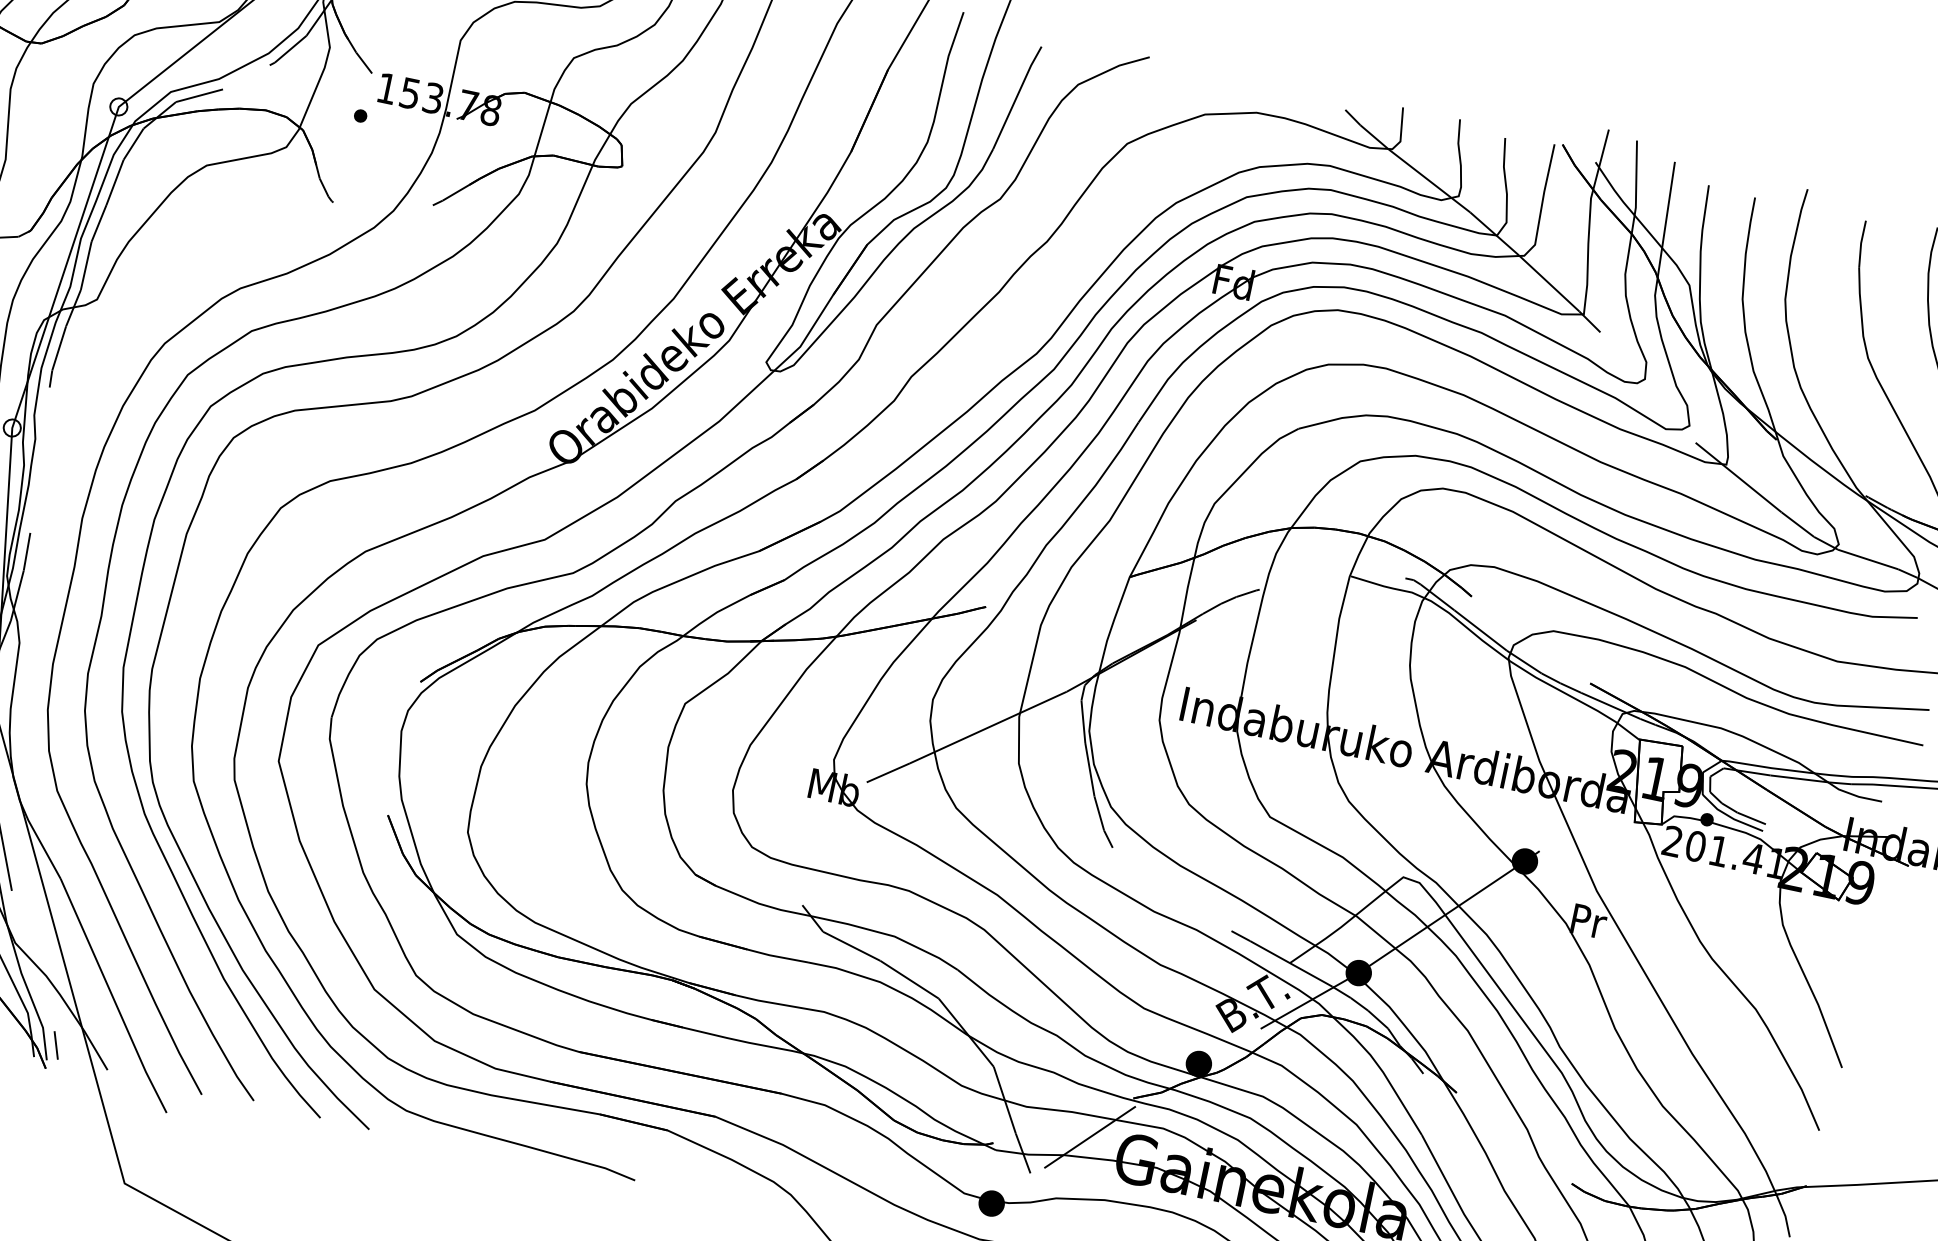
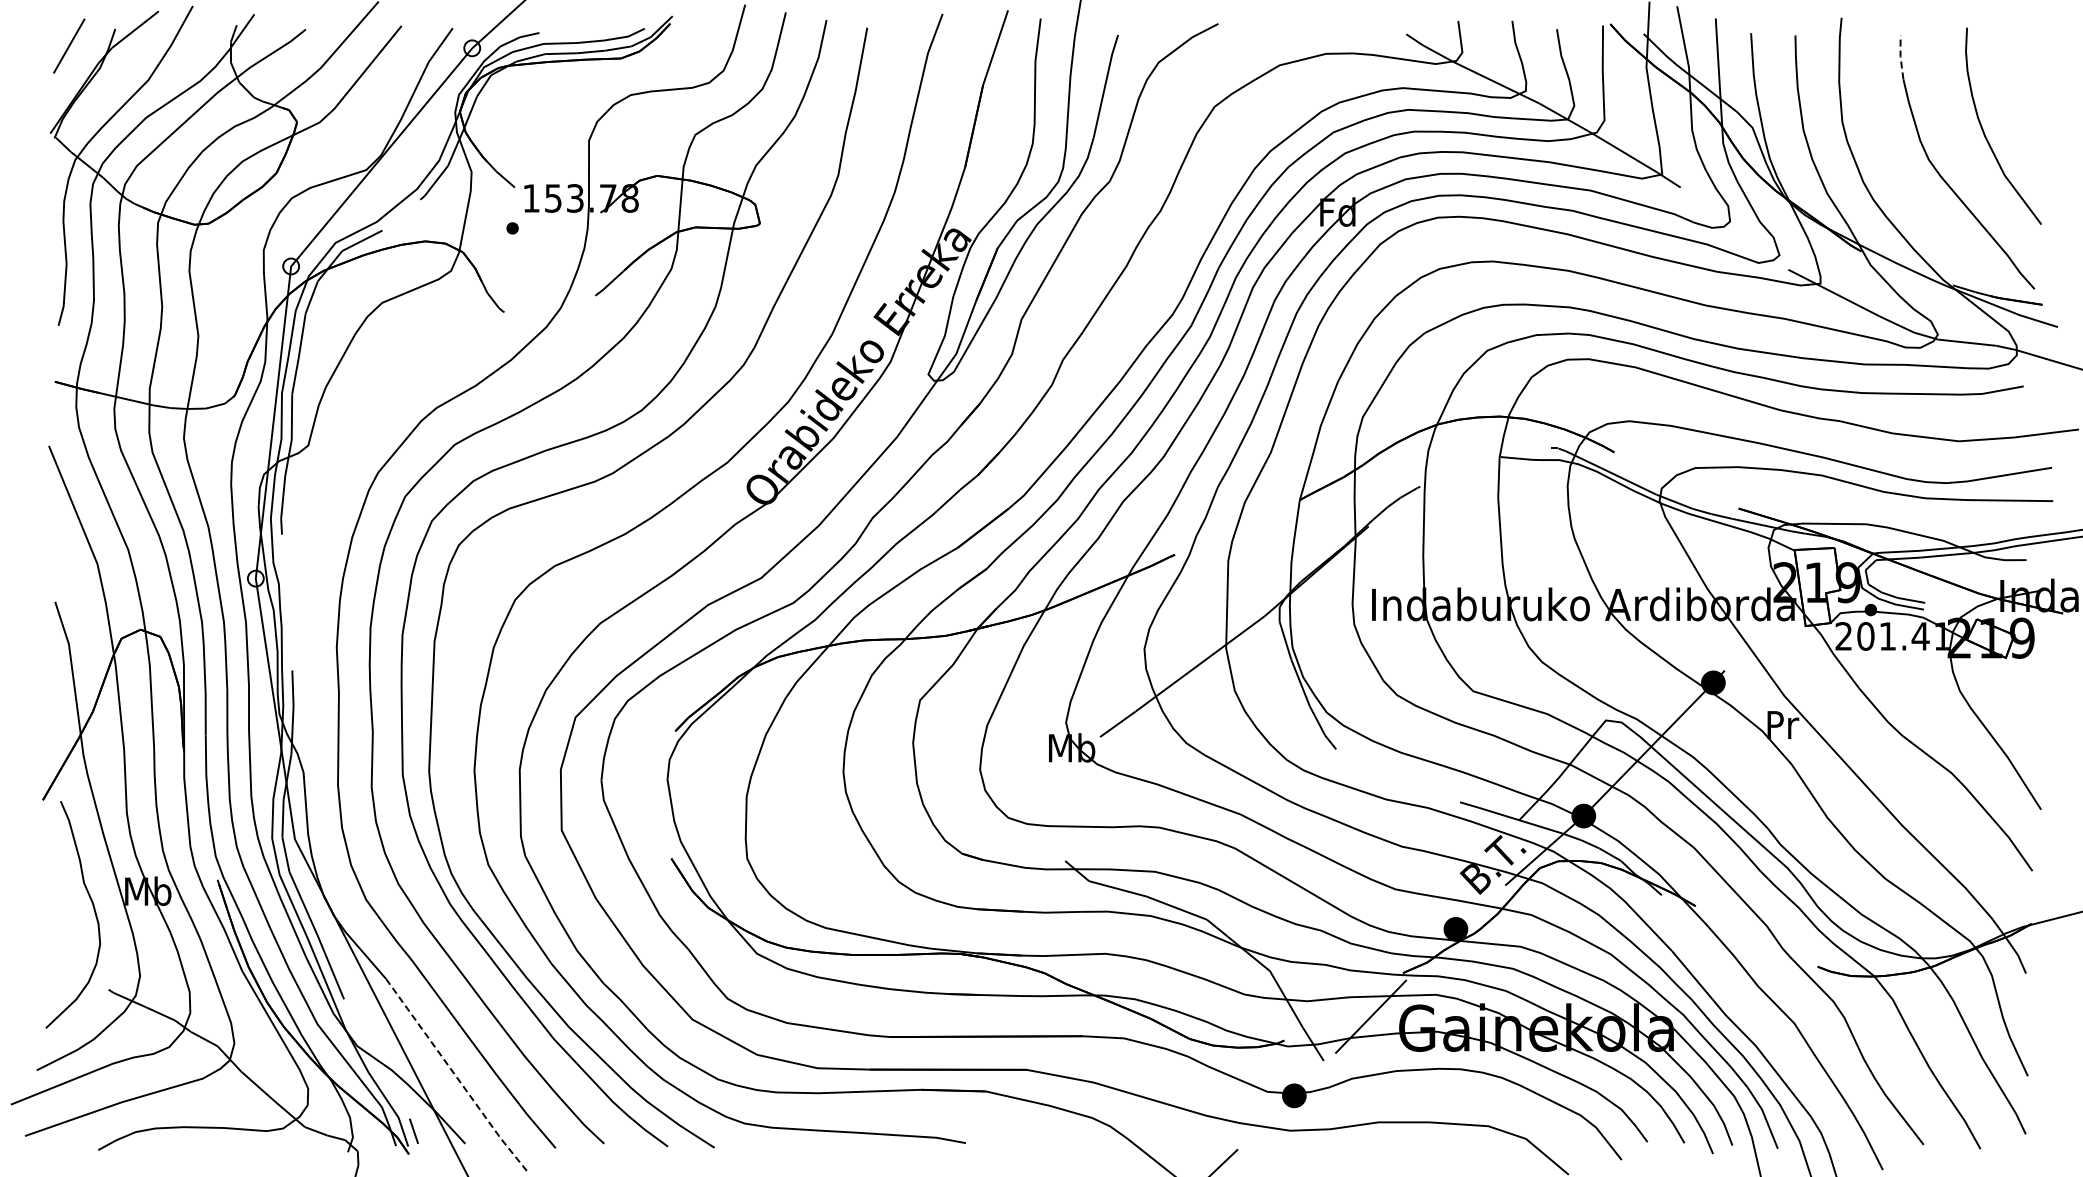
line: (1861, 243) -> (1900, 56), solid -> dashed
line: (113, 997) -> (456, 1076), solid -> dashed

